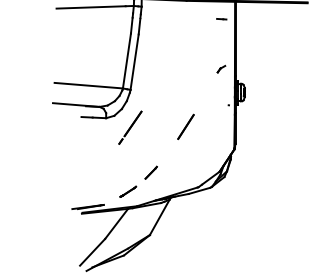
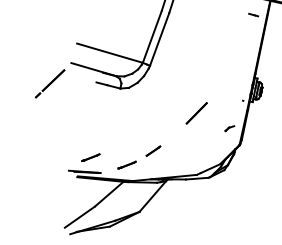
part: (221, 68) -> (230, 127), moved
line: (130, 127) -> (50, 83), moved
line: (91, 191) -> (91, 157), added

